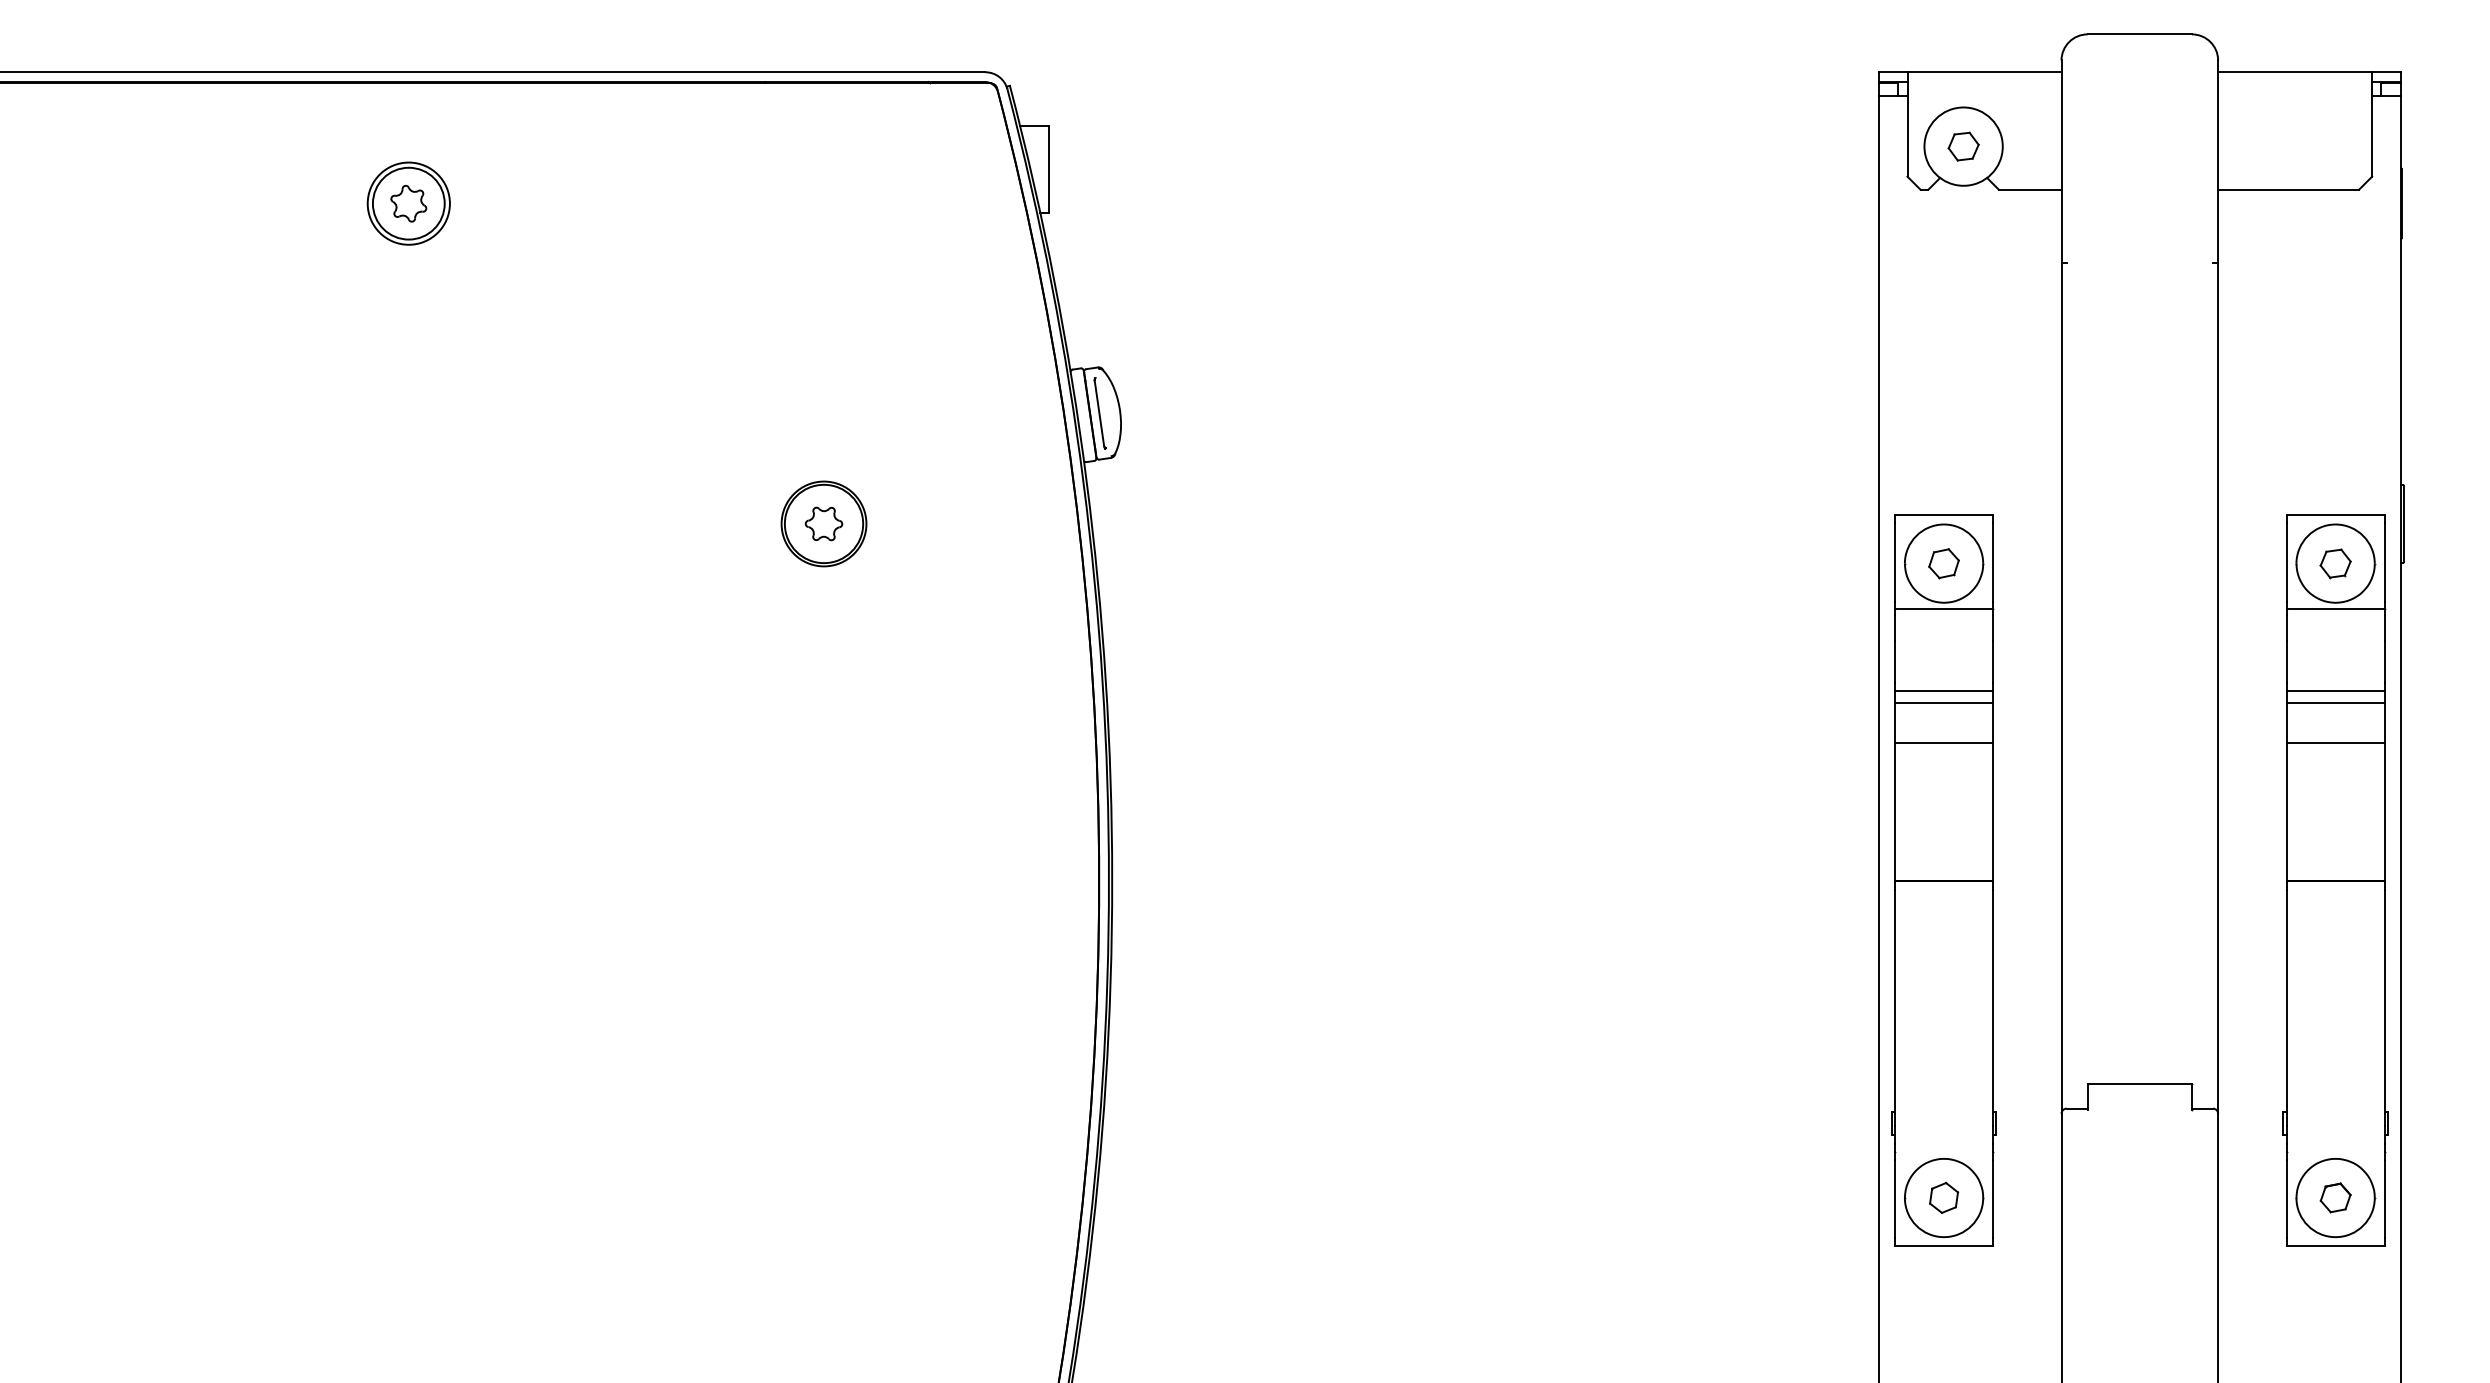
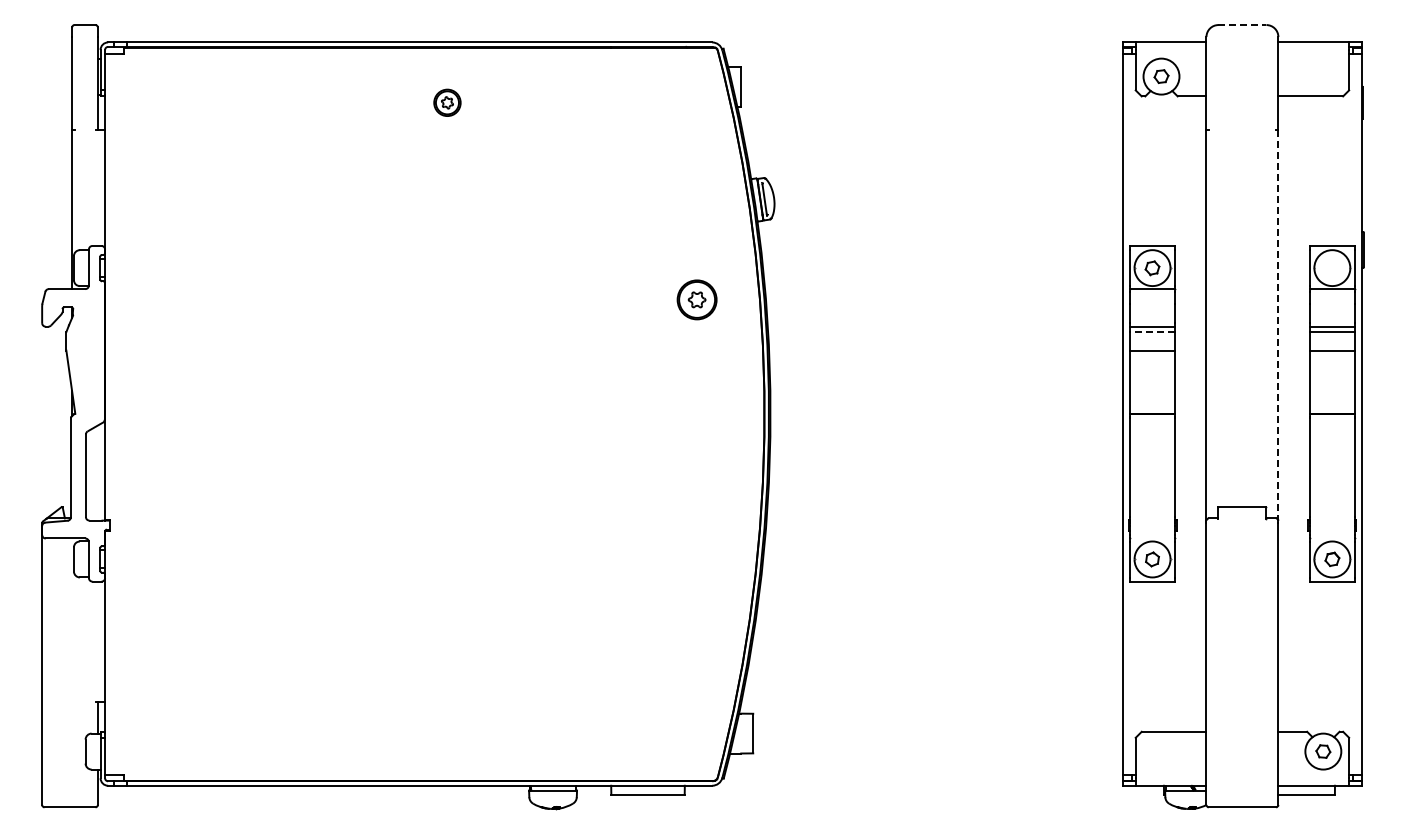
line: (2139, 35) -> (1242, 25), solid -> dashed
part: (408, 203) -> (447, 102), size x0.7
part: (822, 523) -> (696, 299), moved
part: (2335, 564) -> (1332, 268), removed
line: (2218, 688) -> (1278, 325), solid -> dashed
line: (1944, 703) -> (1152, 332), solid -> dashed

